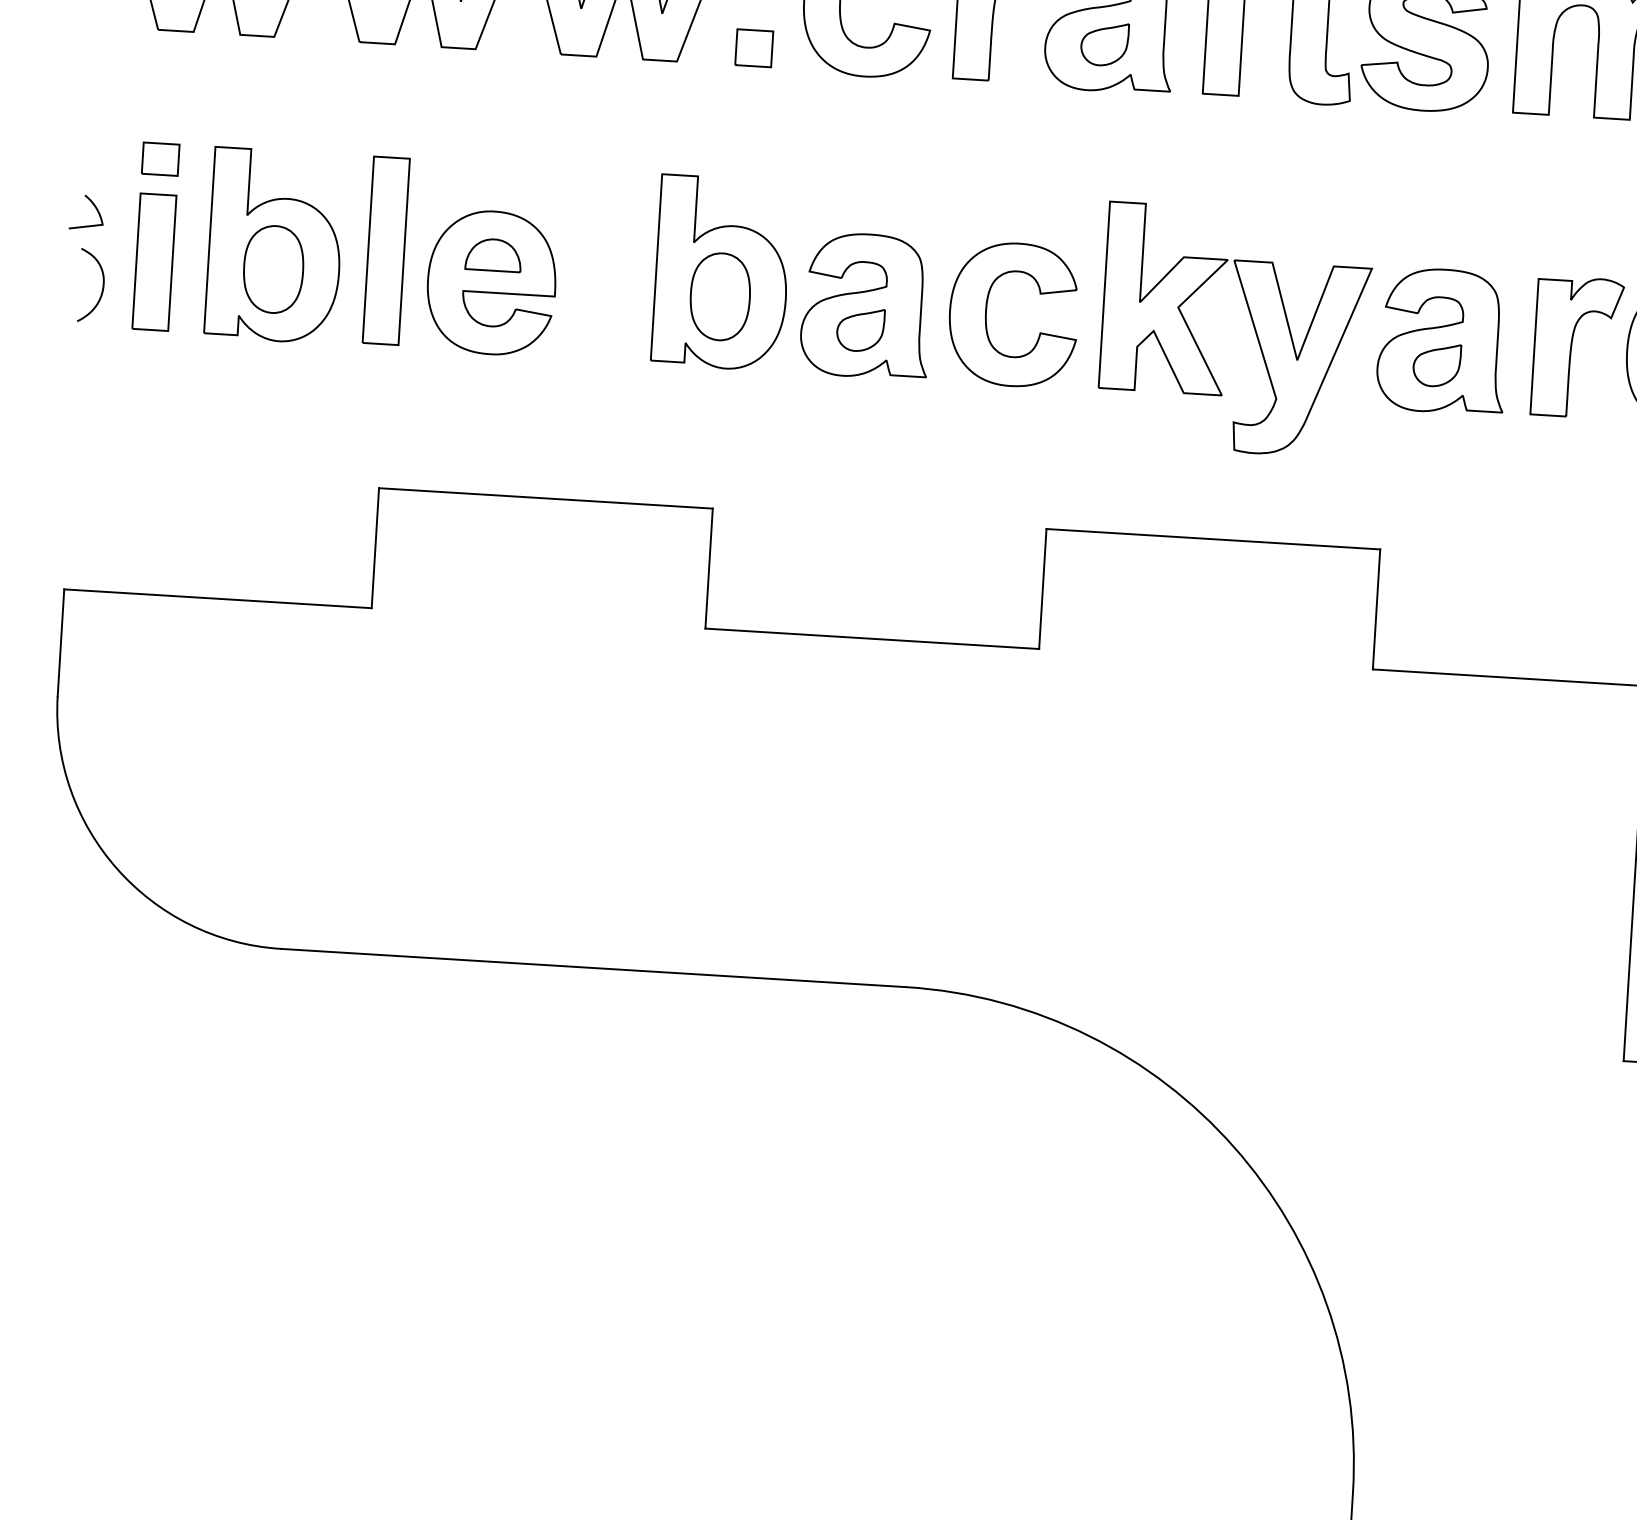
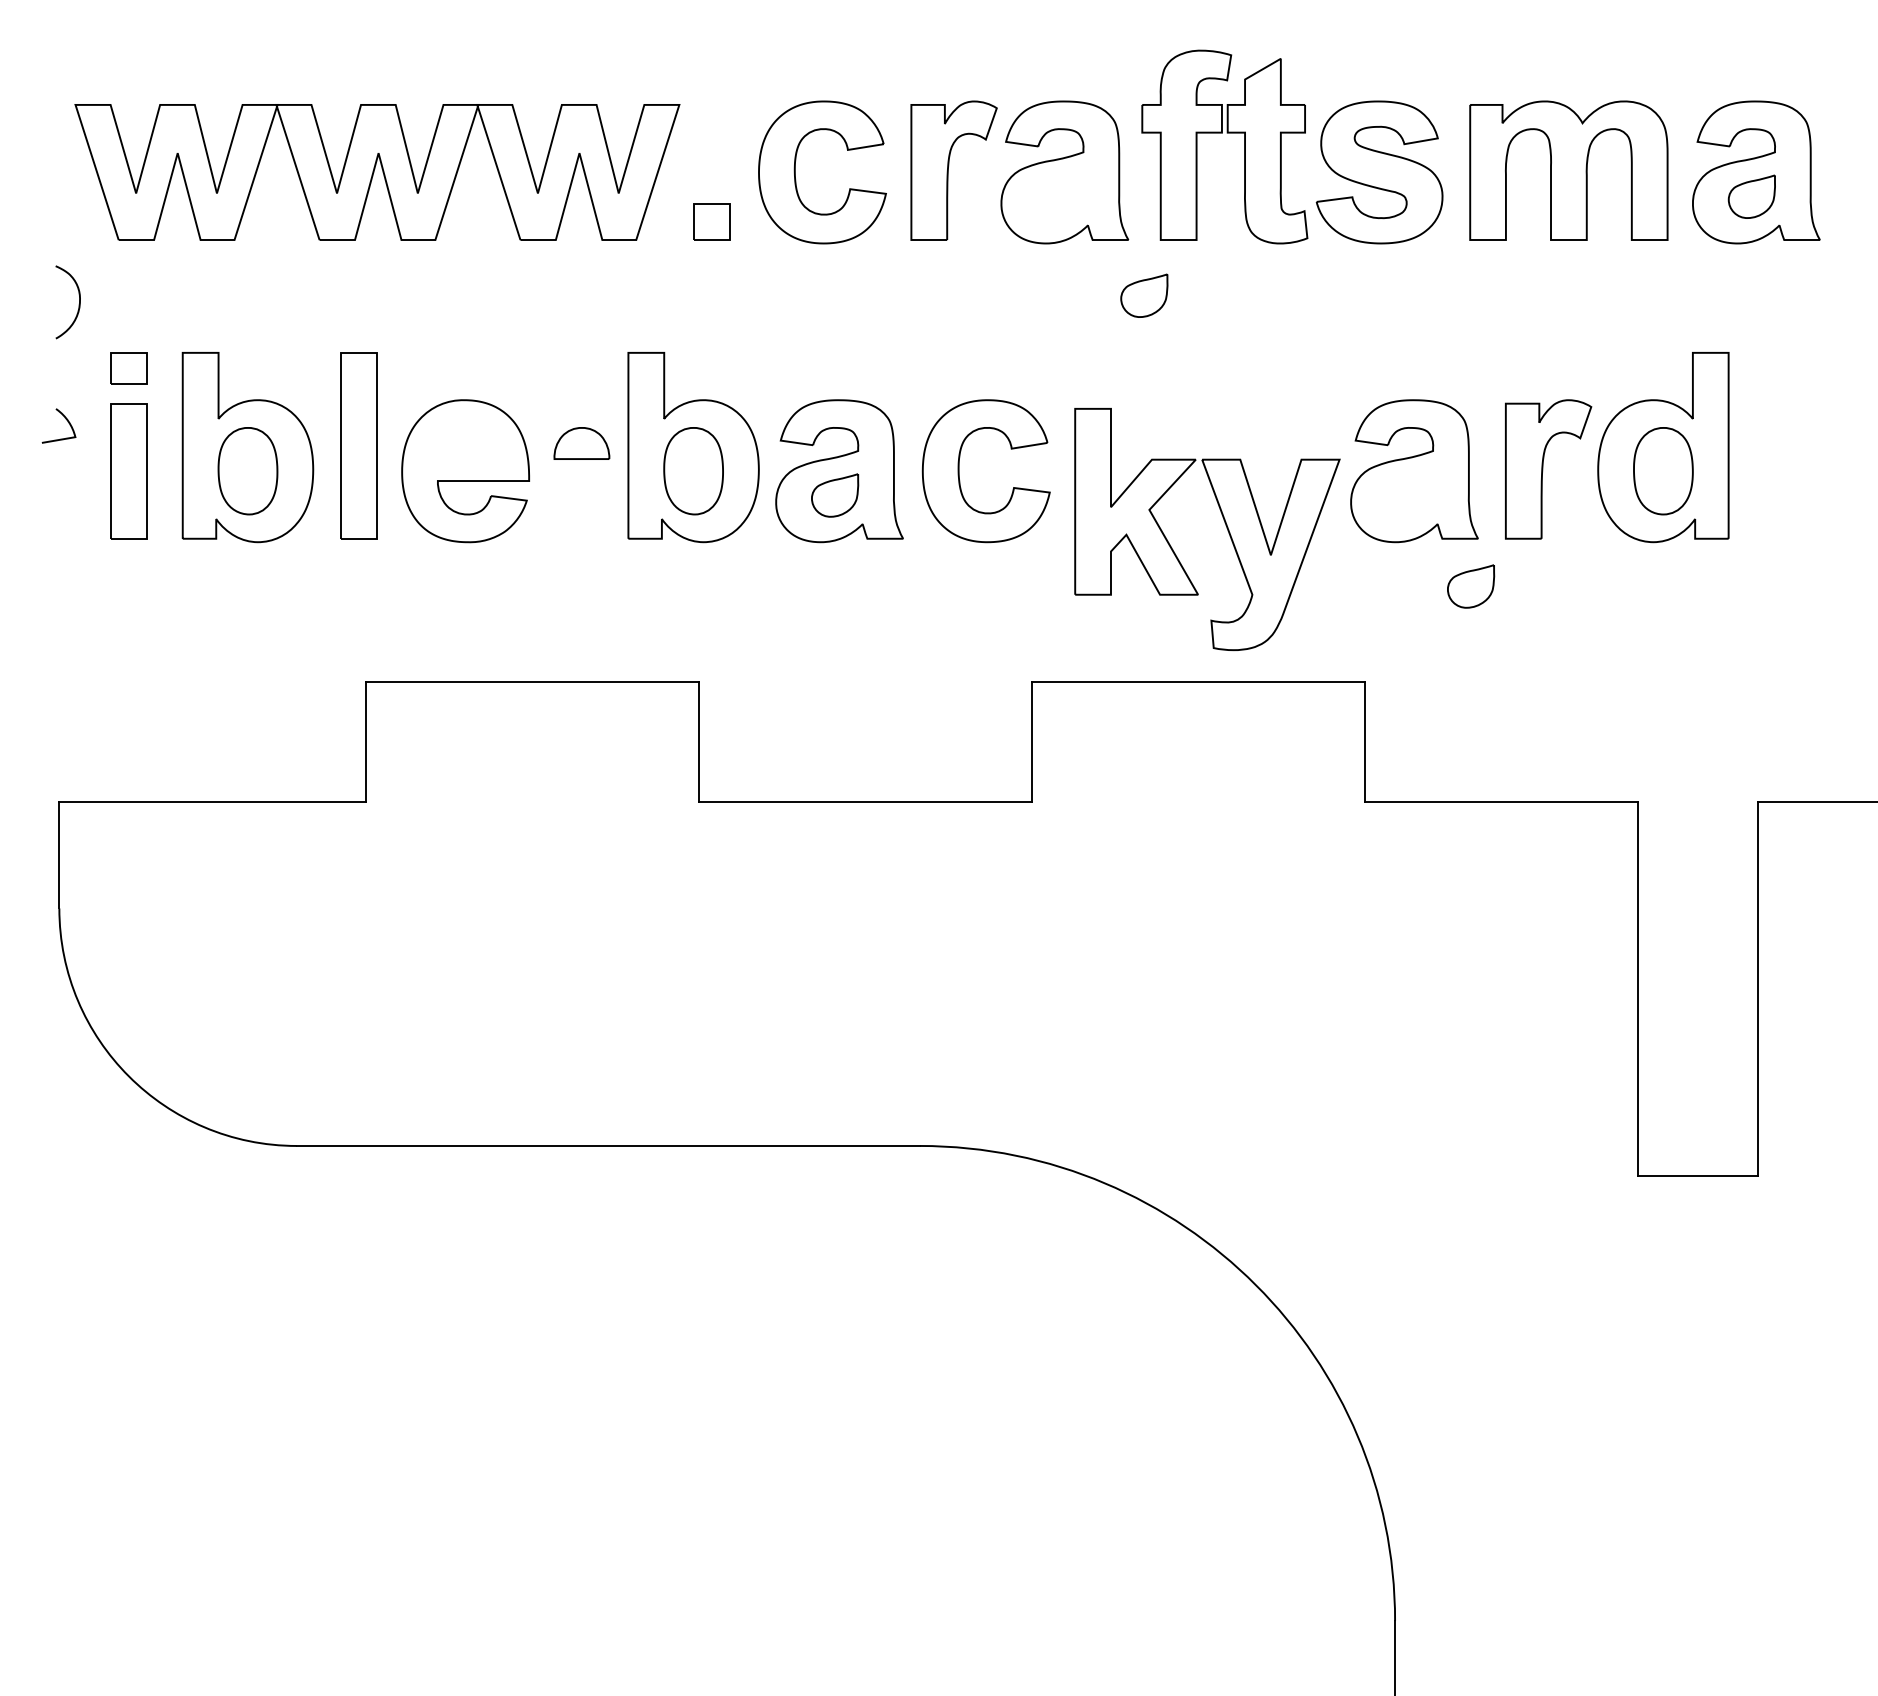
part: (1104, 43) -> (1144, 295), moved
part: (493, 255) -> (581, 443), moved
curve: (101, 288) -> (78, 304), moved
part: (1252, 325) -> (1224, 523), moved
part: (1437, 365) -> (1471, 586), moved

